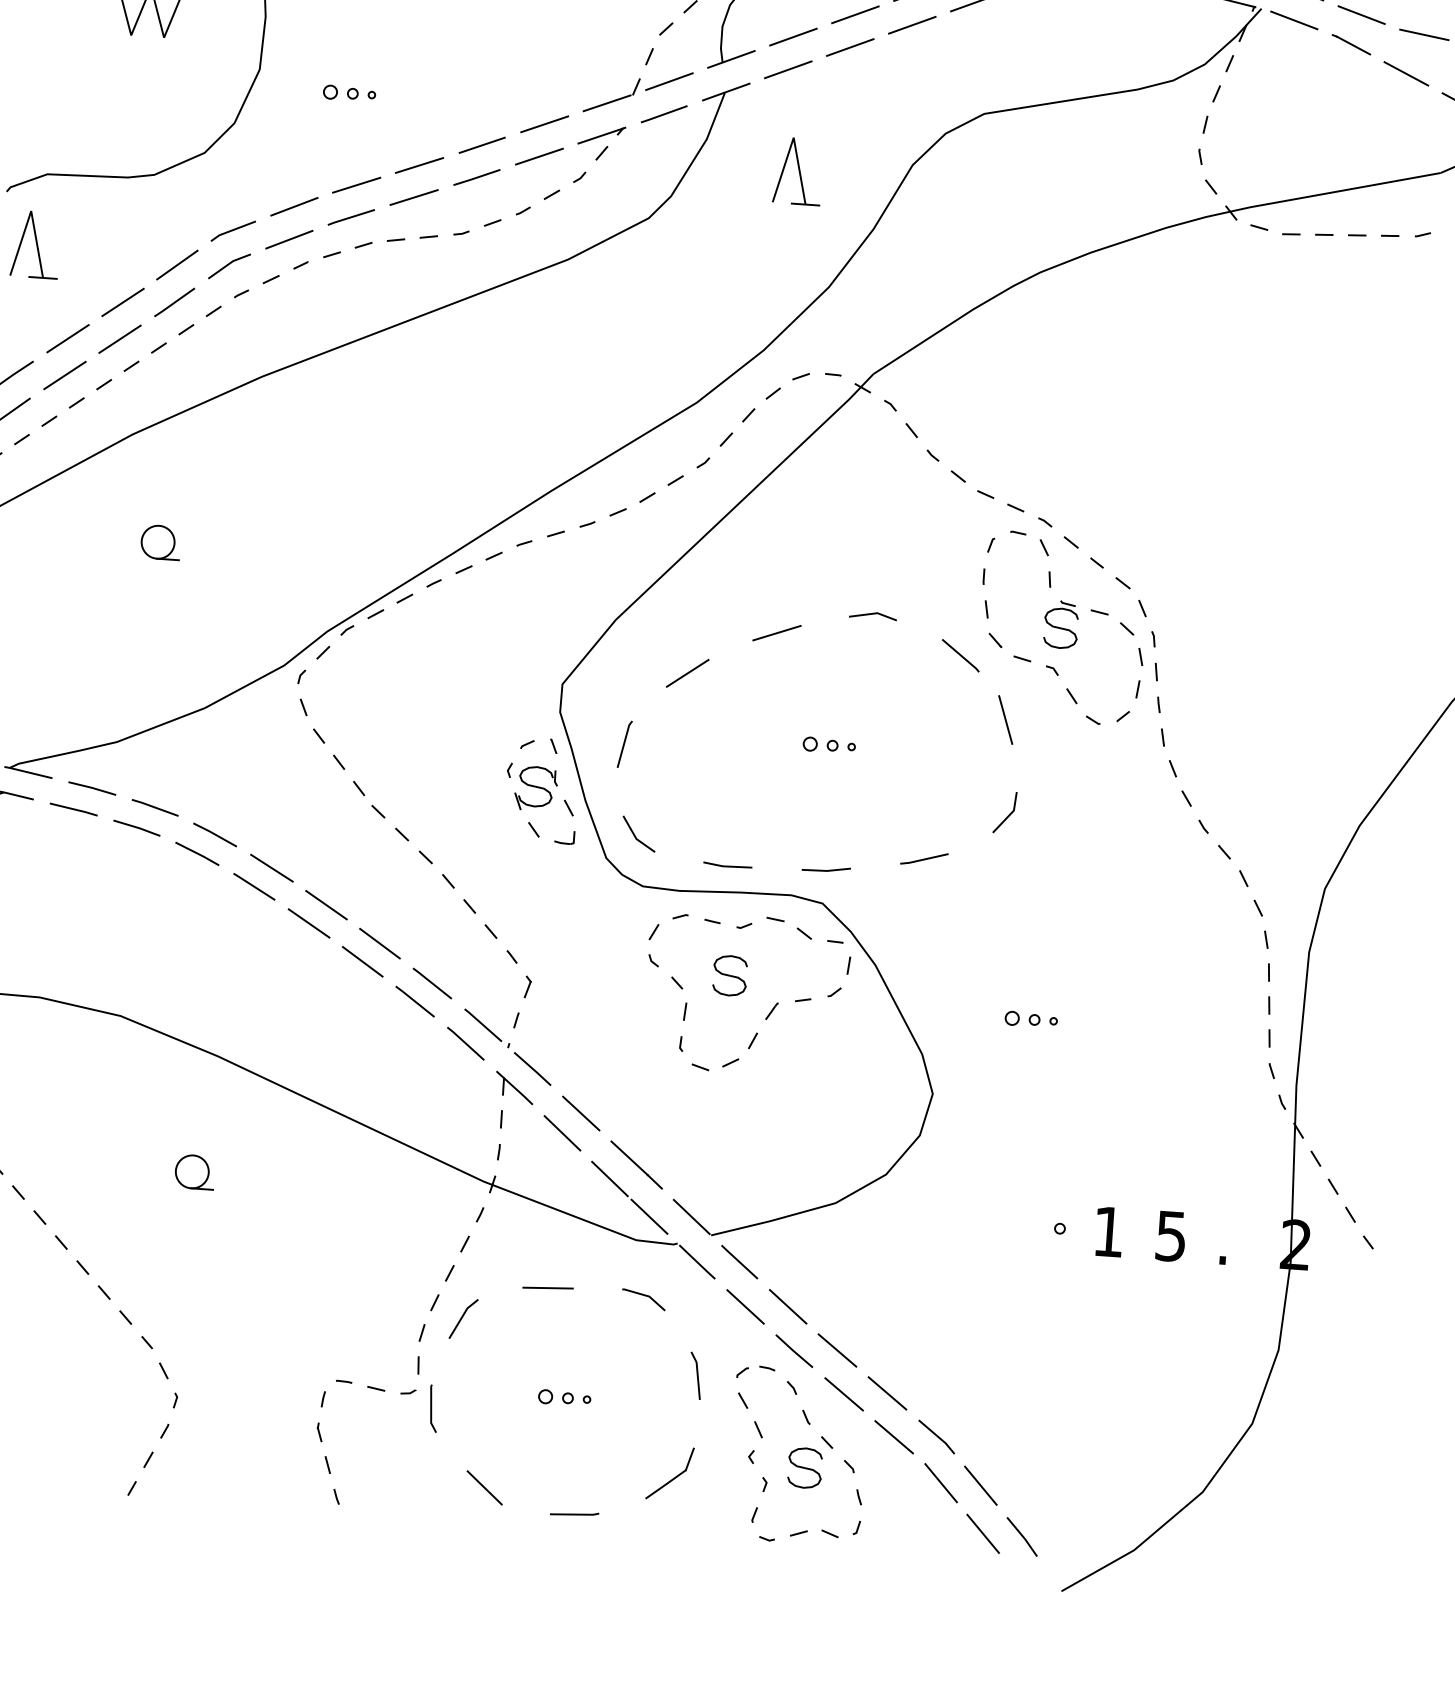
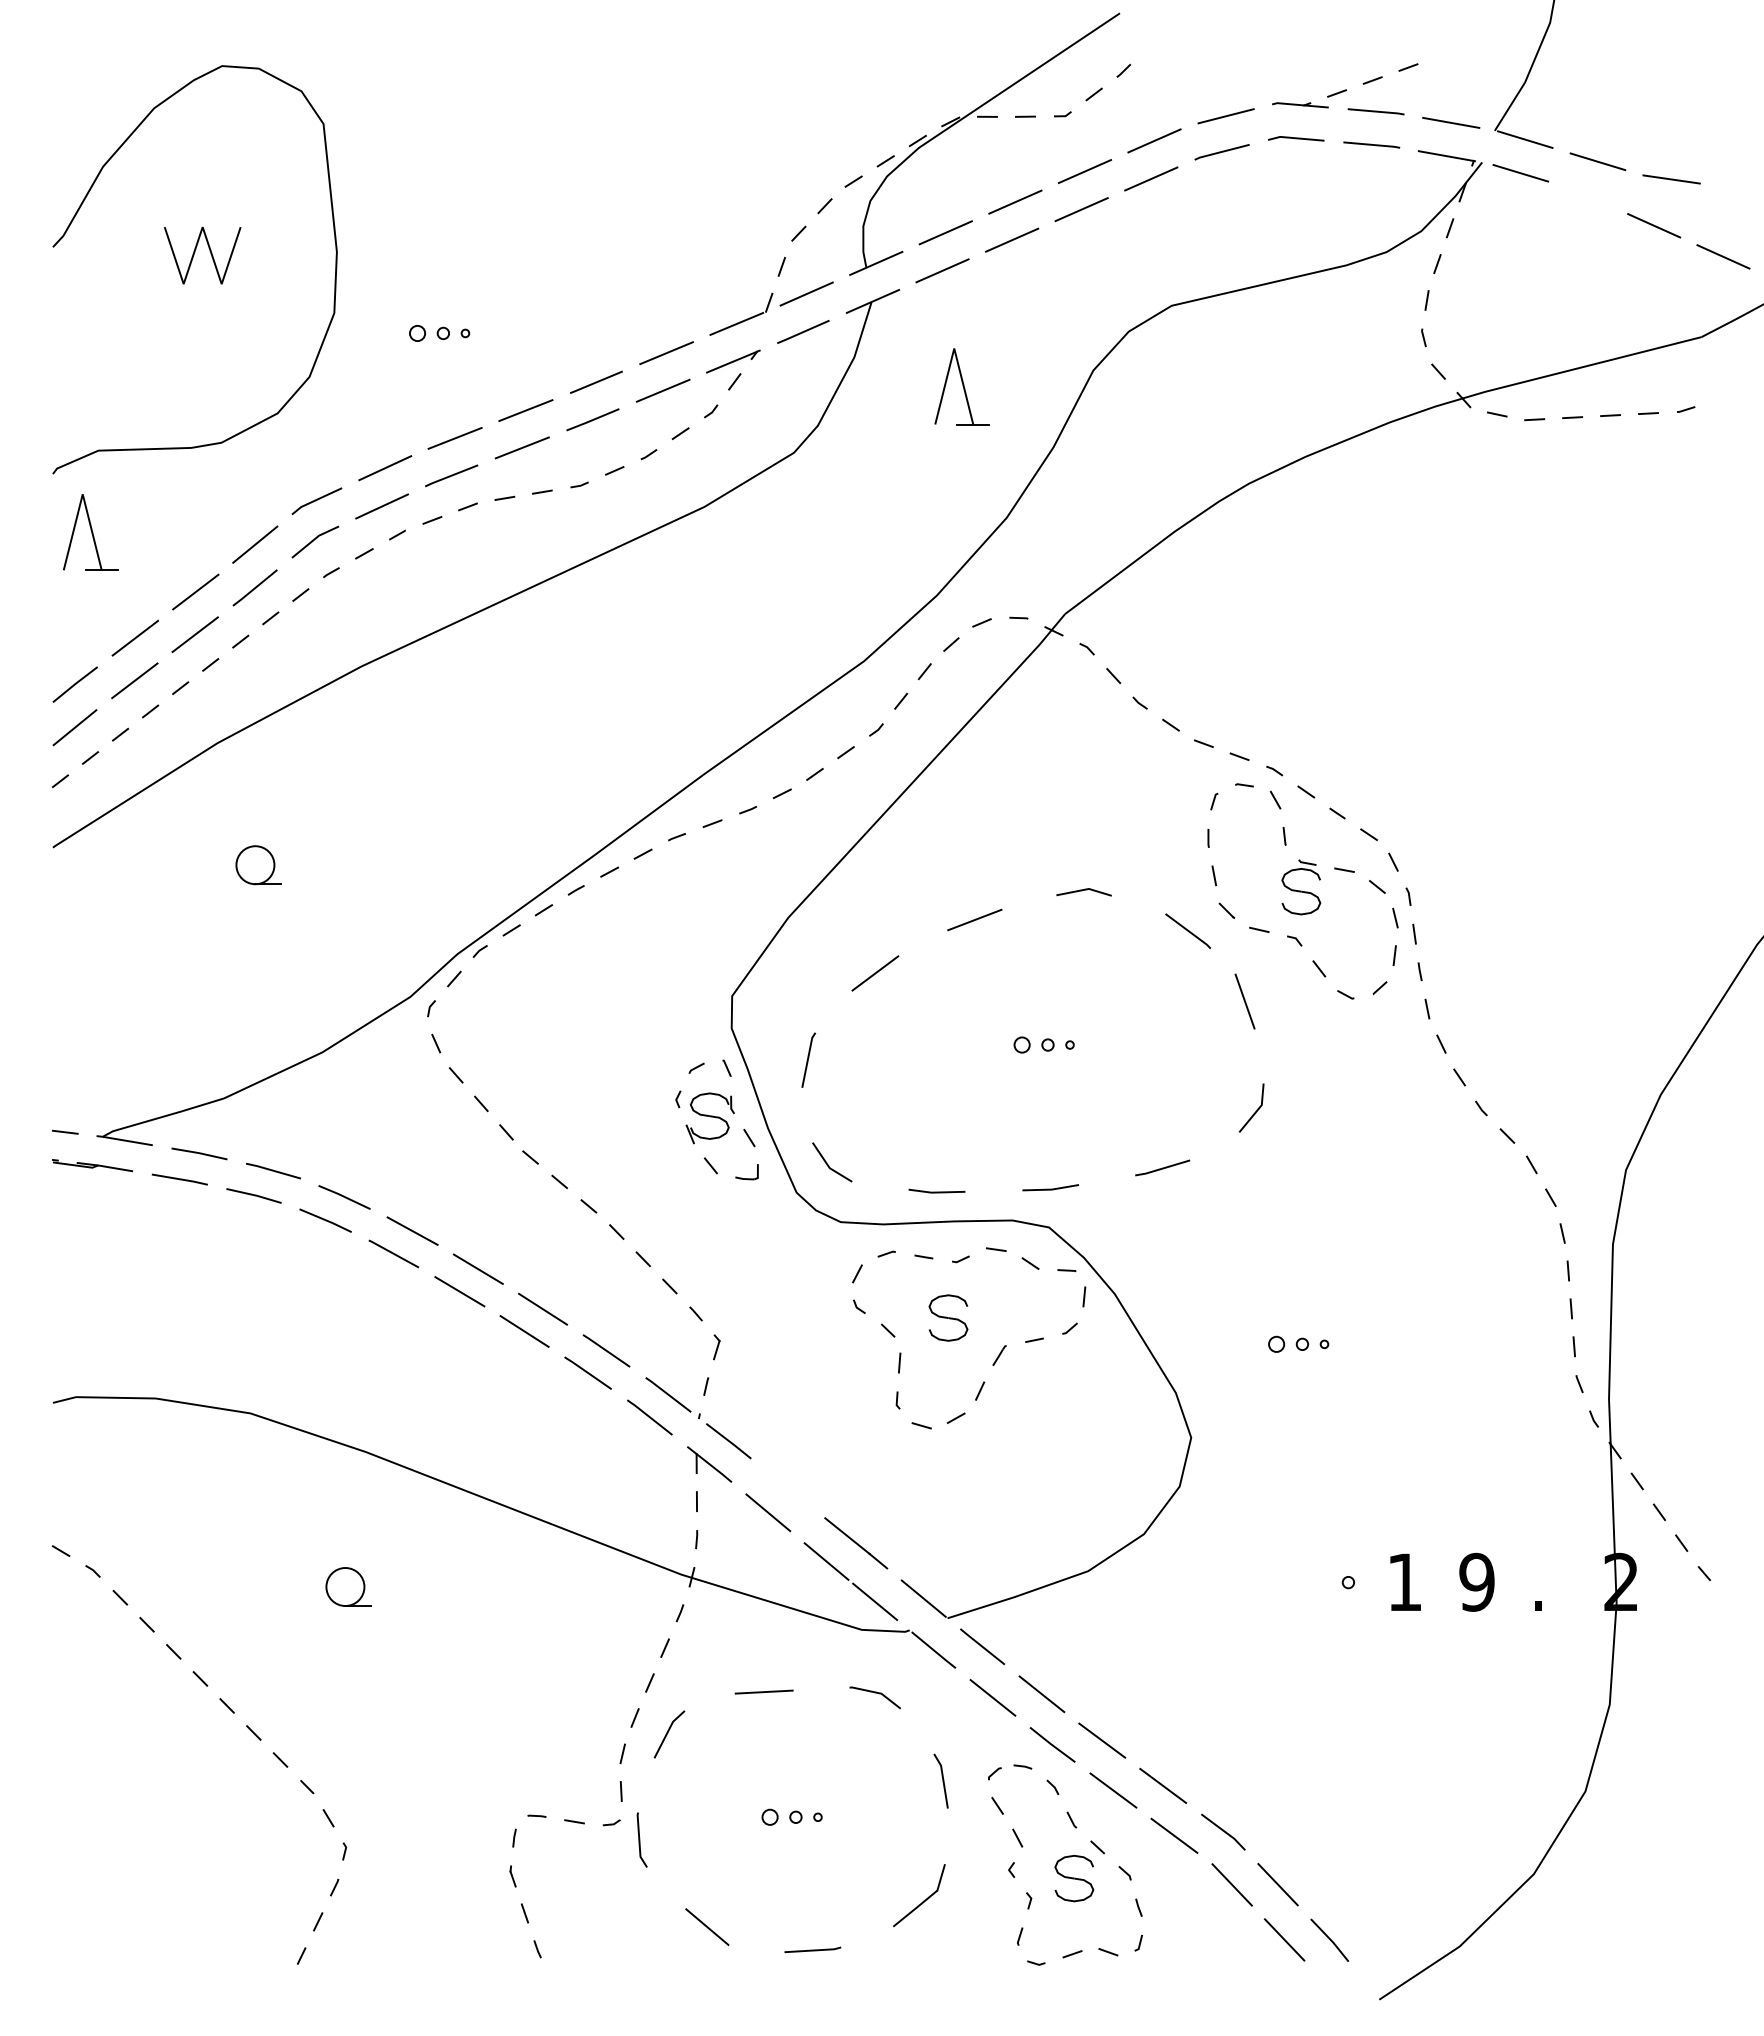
line: (1351, 44) -> (1588, 196), removed
line: (581, 1113) -> (788, 1488), removed
text: (1170, 1235) -> (1476, 1581), 5 -> 9

